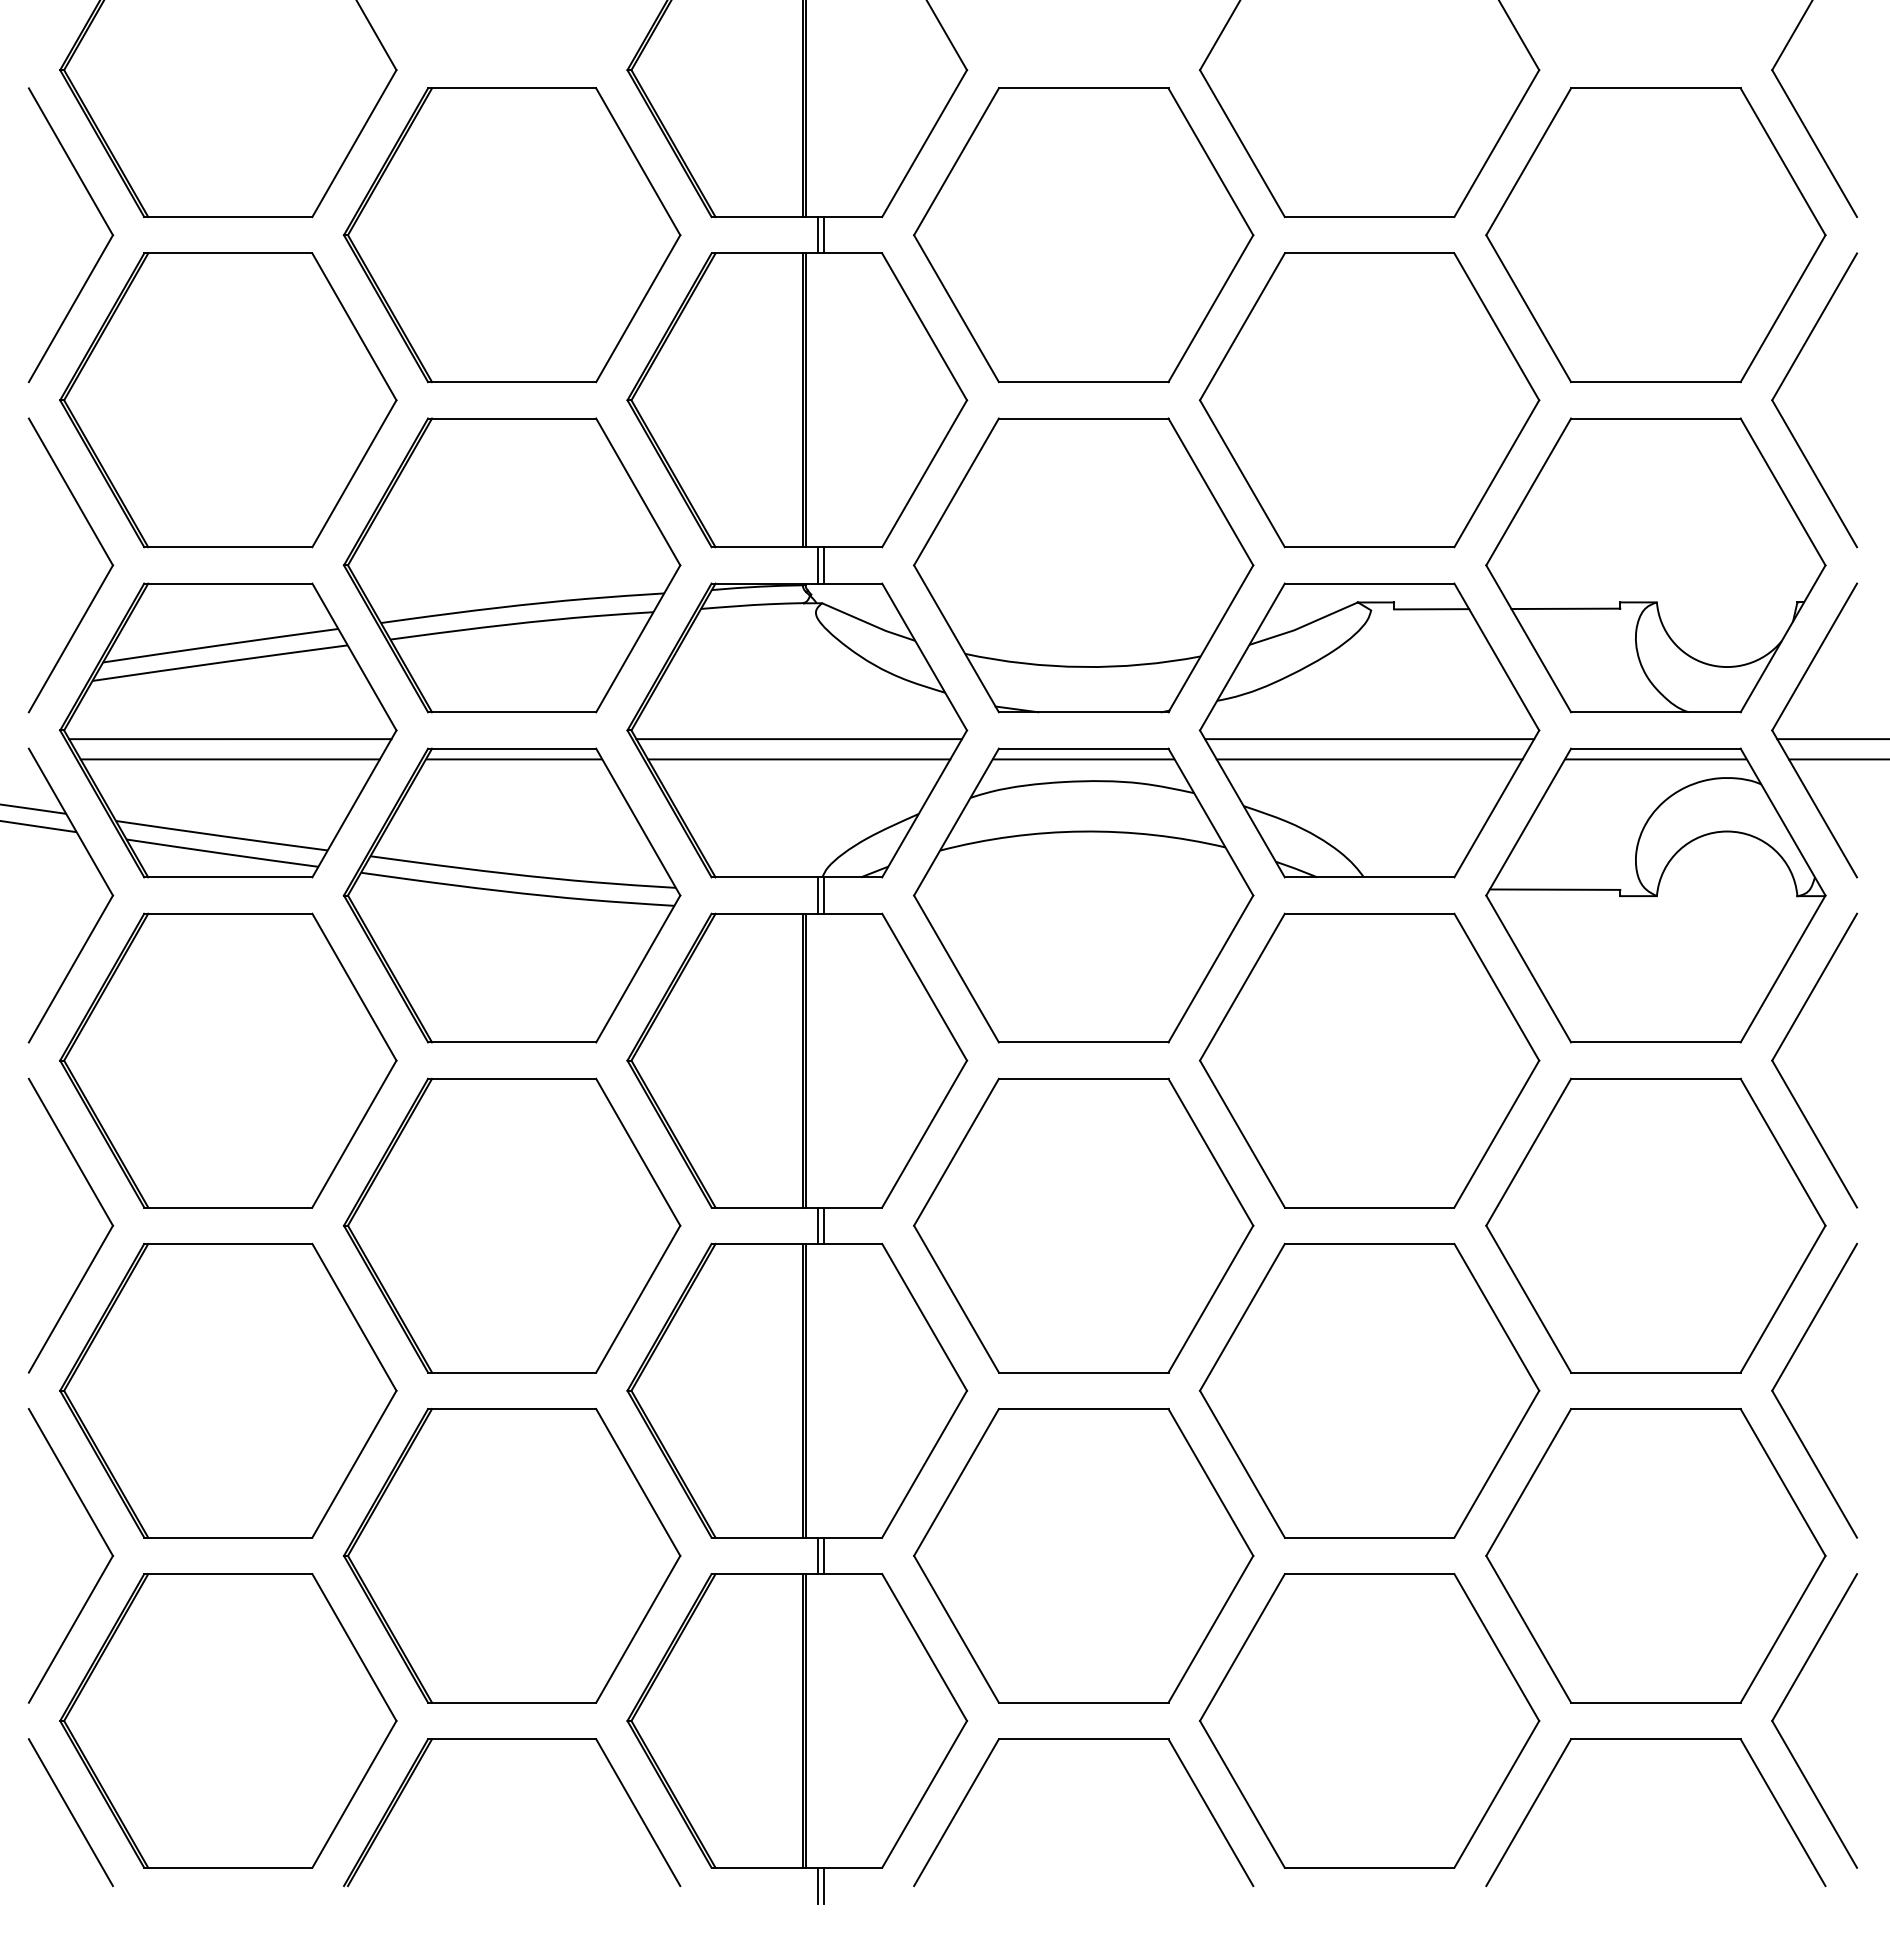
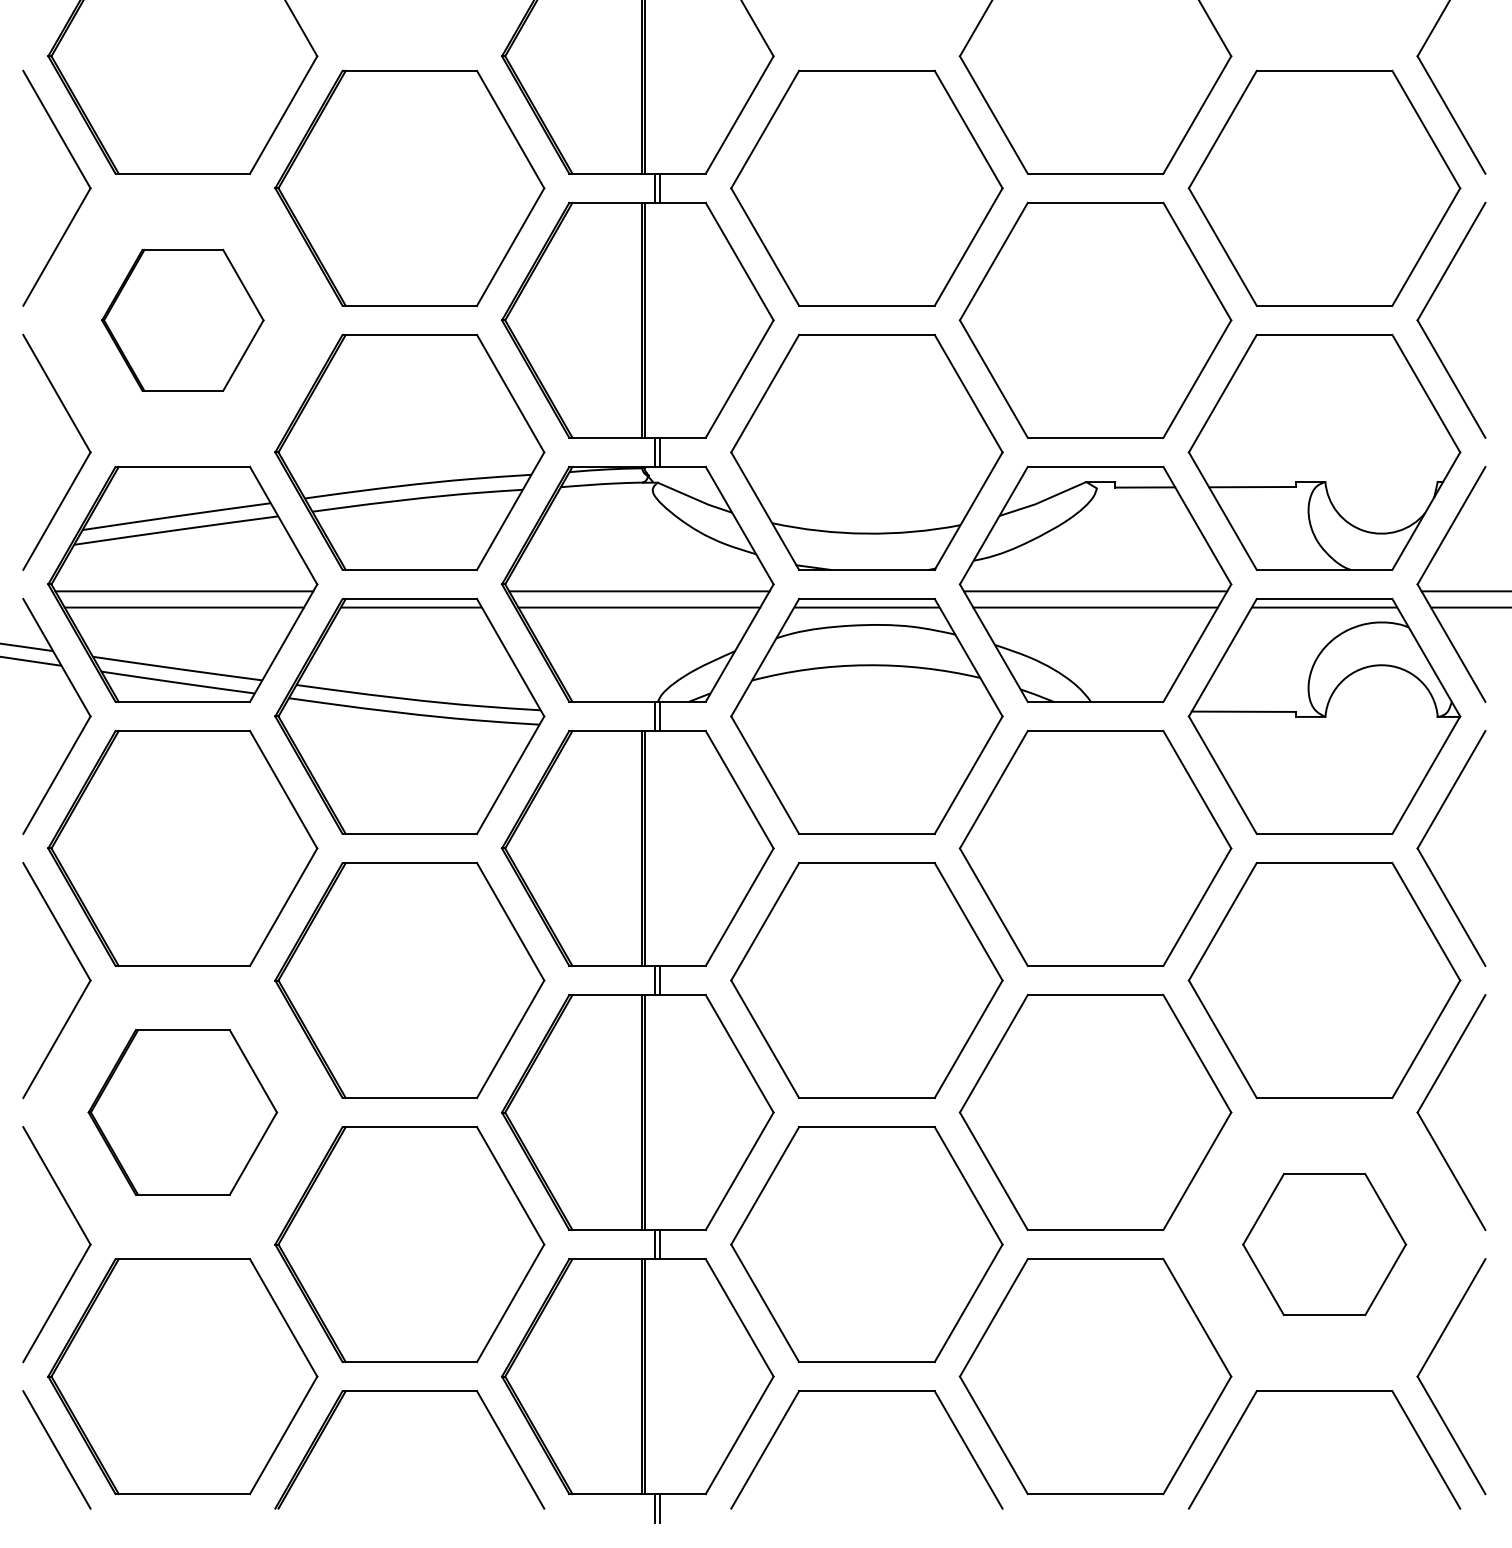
part: (228, 400) -> (182, 320), size x0.6
part: (228, 1390) -> (182, 1112), size x0.7
part: (1655, 1555) -> (1324, 1244), size x0.6

